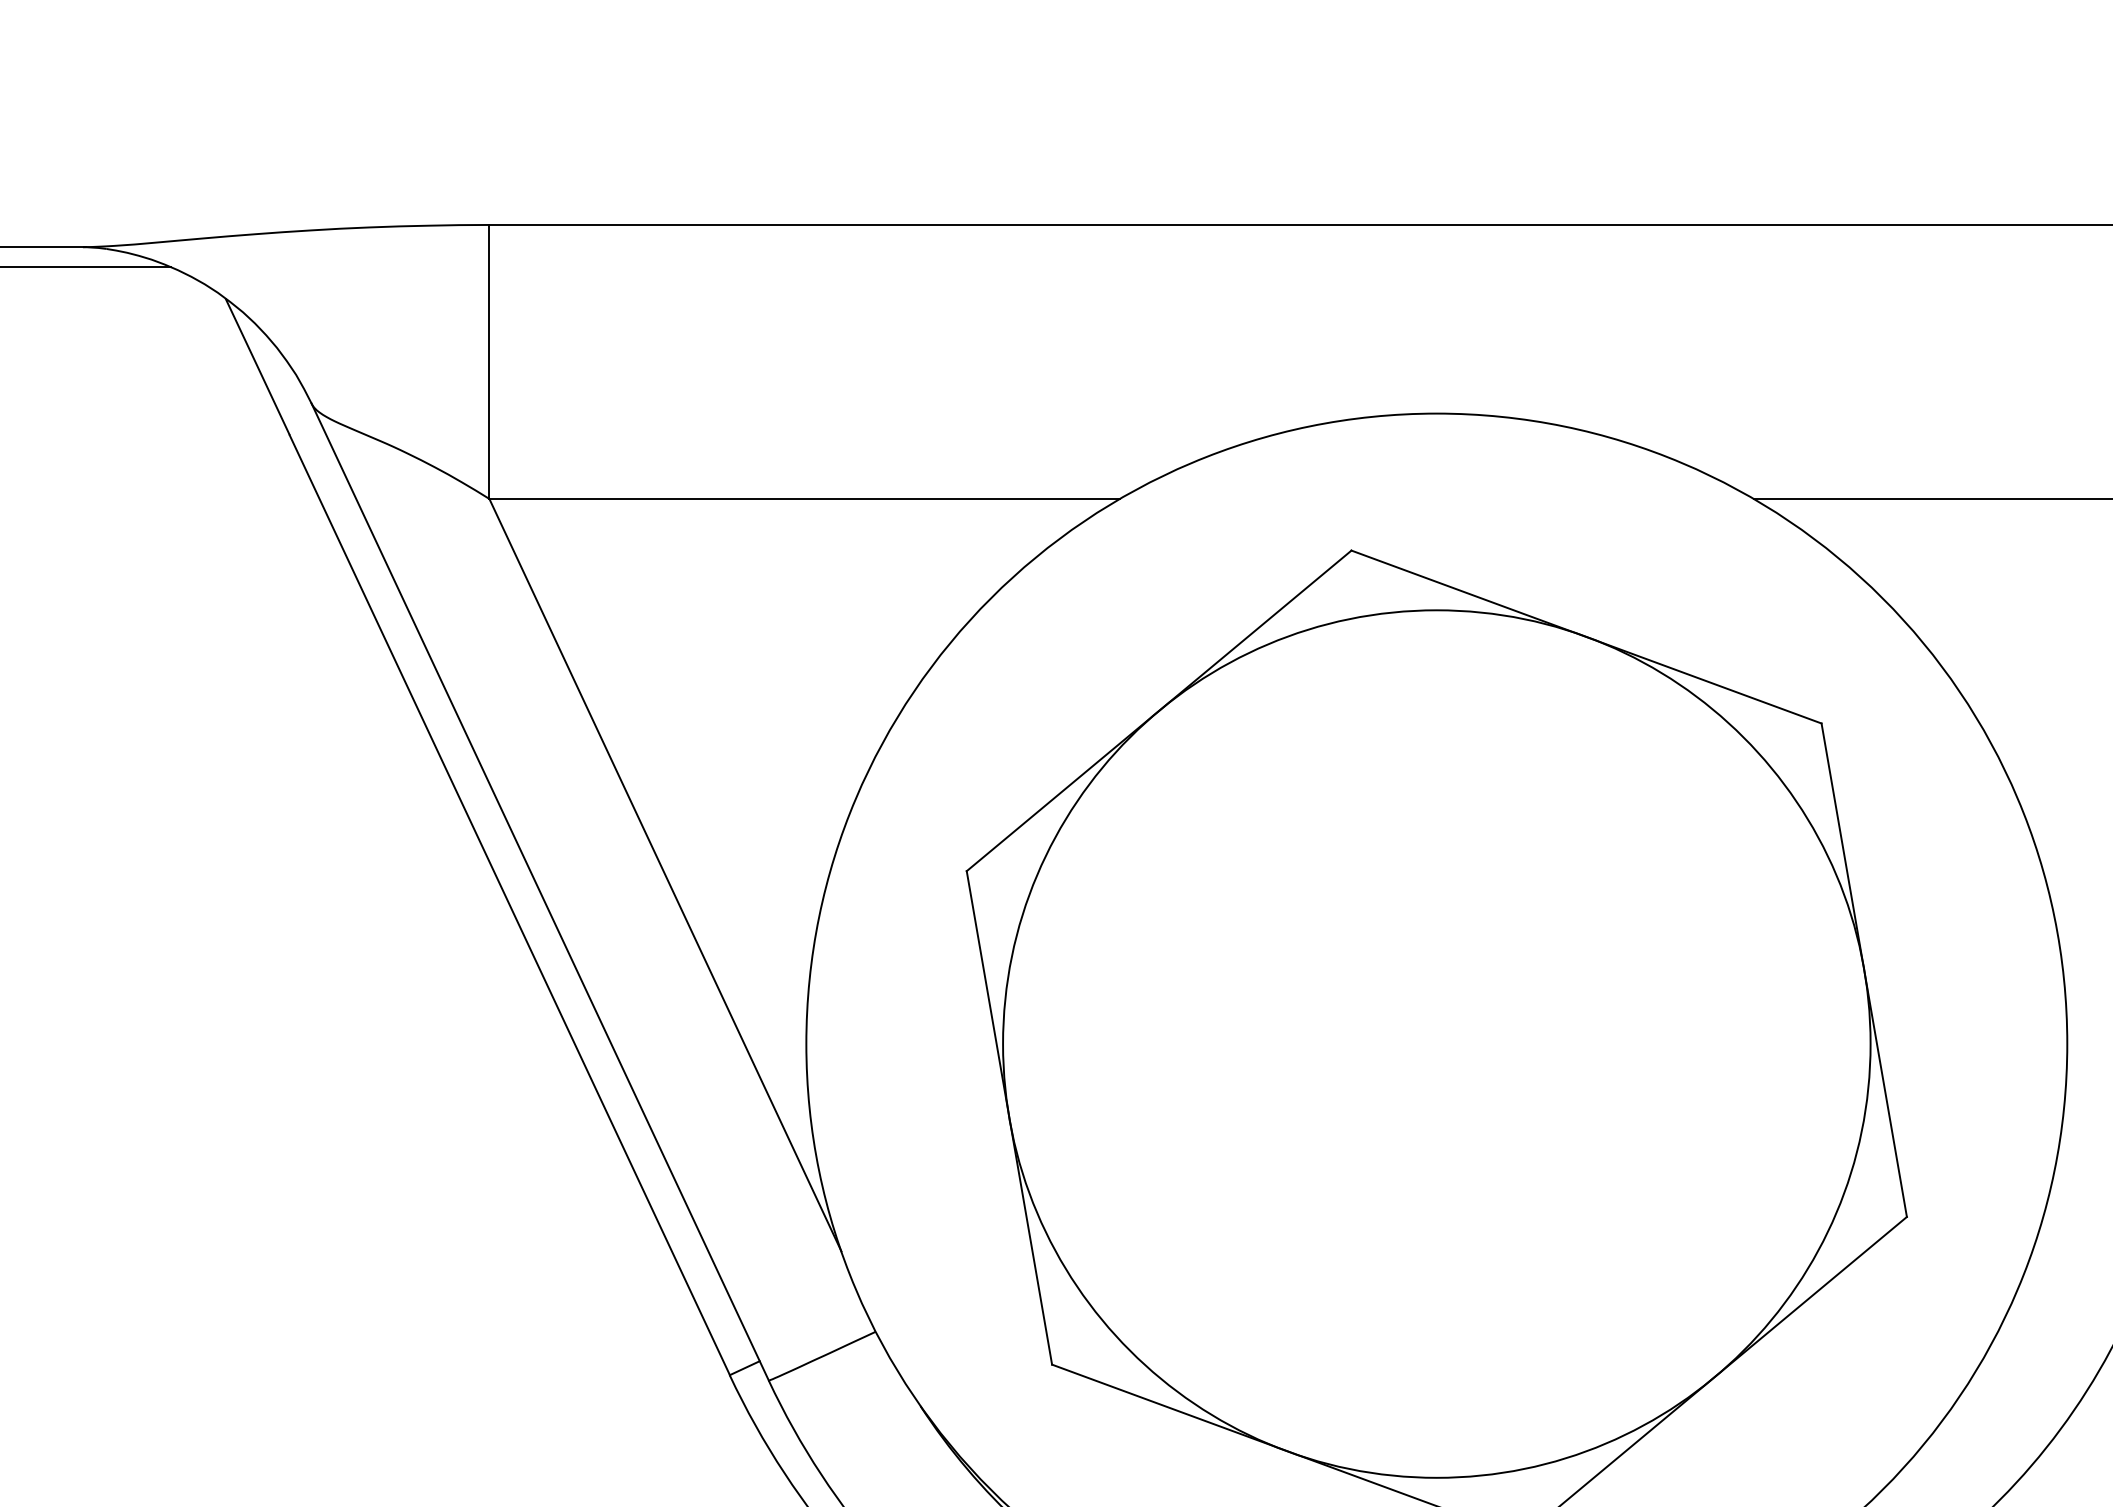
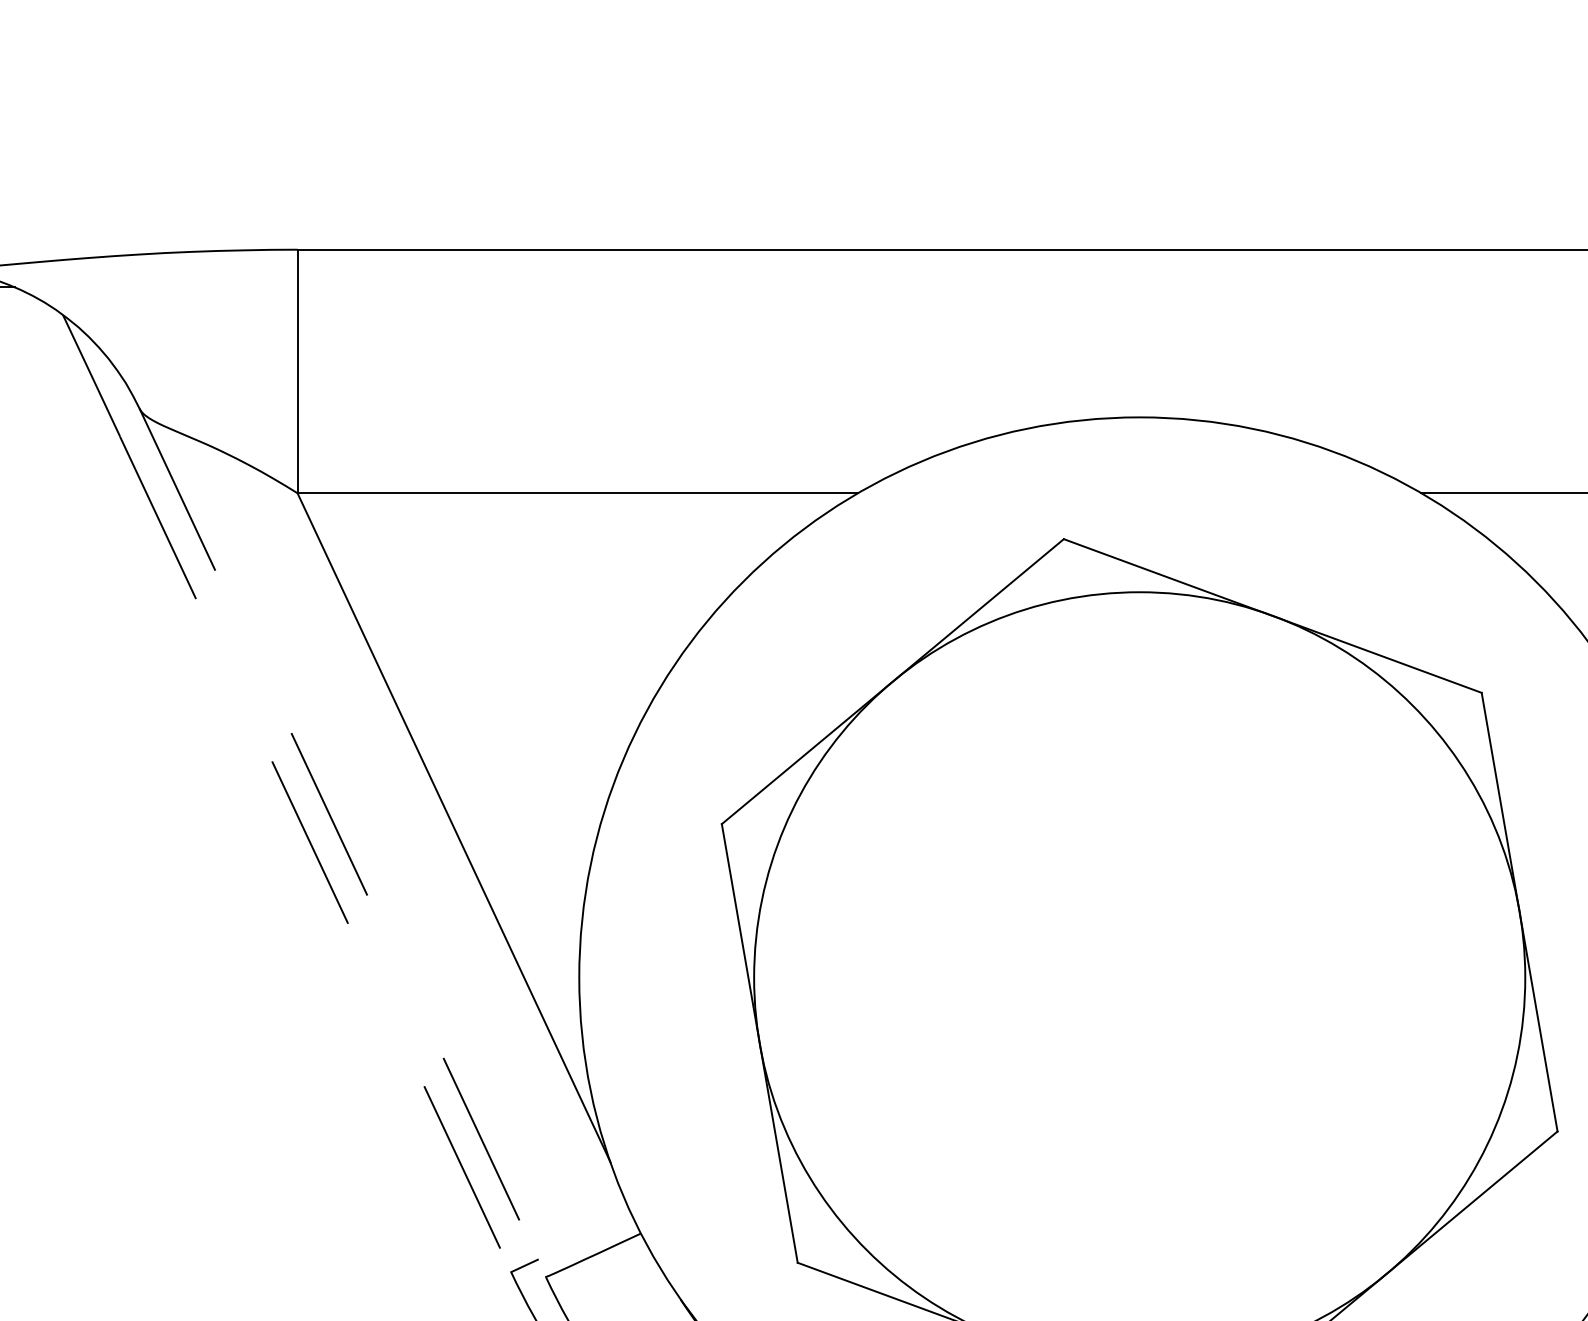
line: (540, 891) -> (342, 842), solid -> dashed
line: (509, 905) -> (315, 854), solid -> dashed

